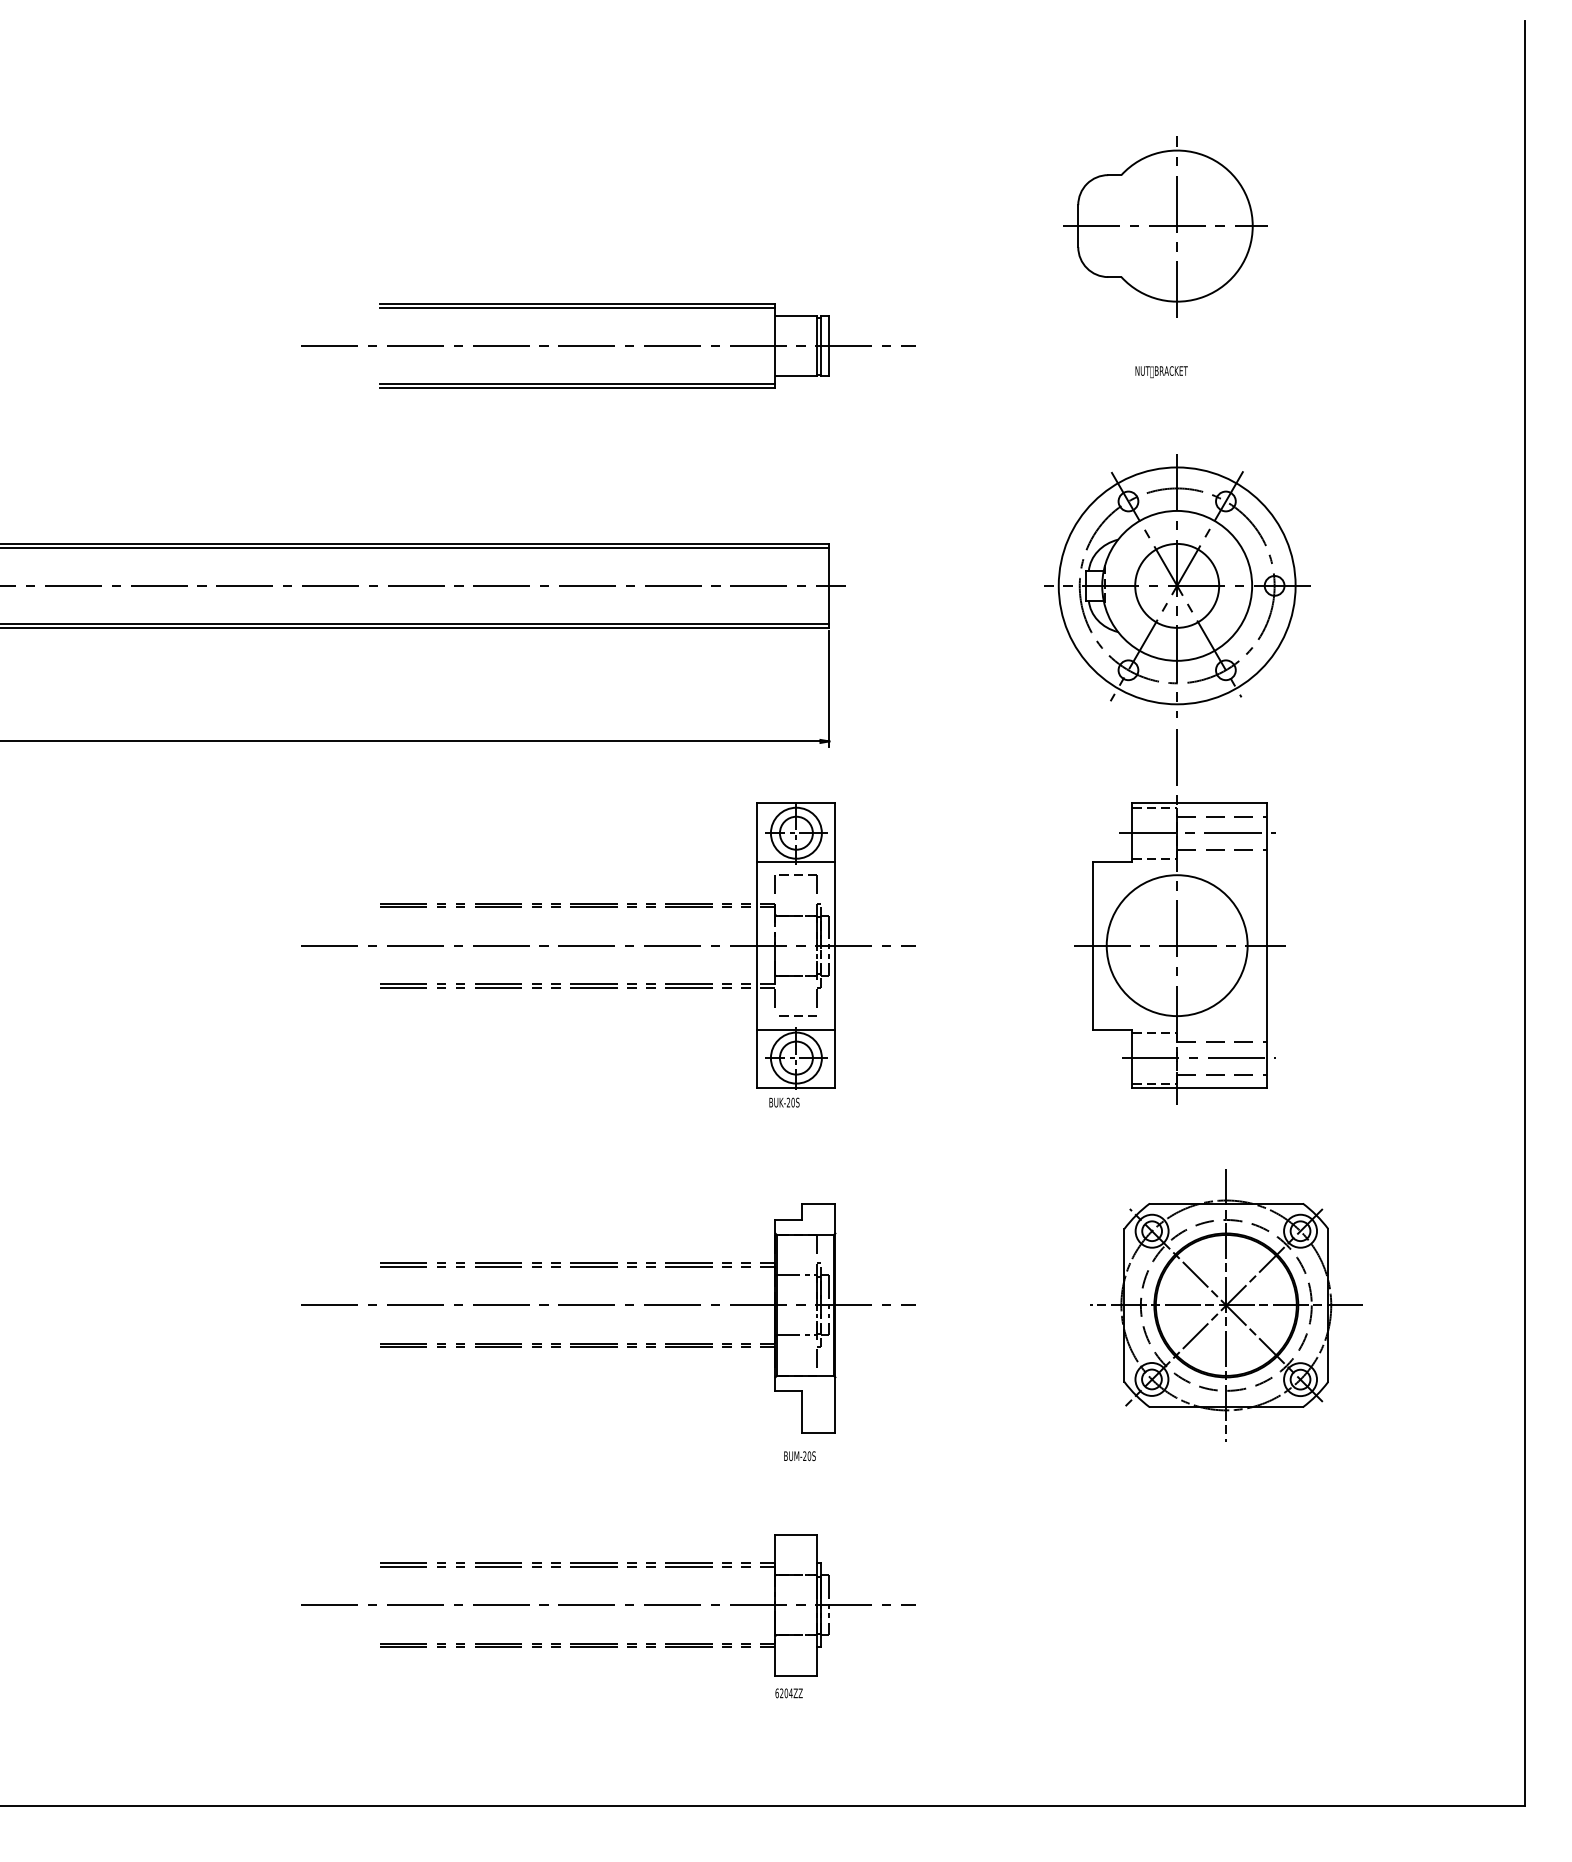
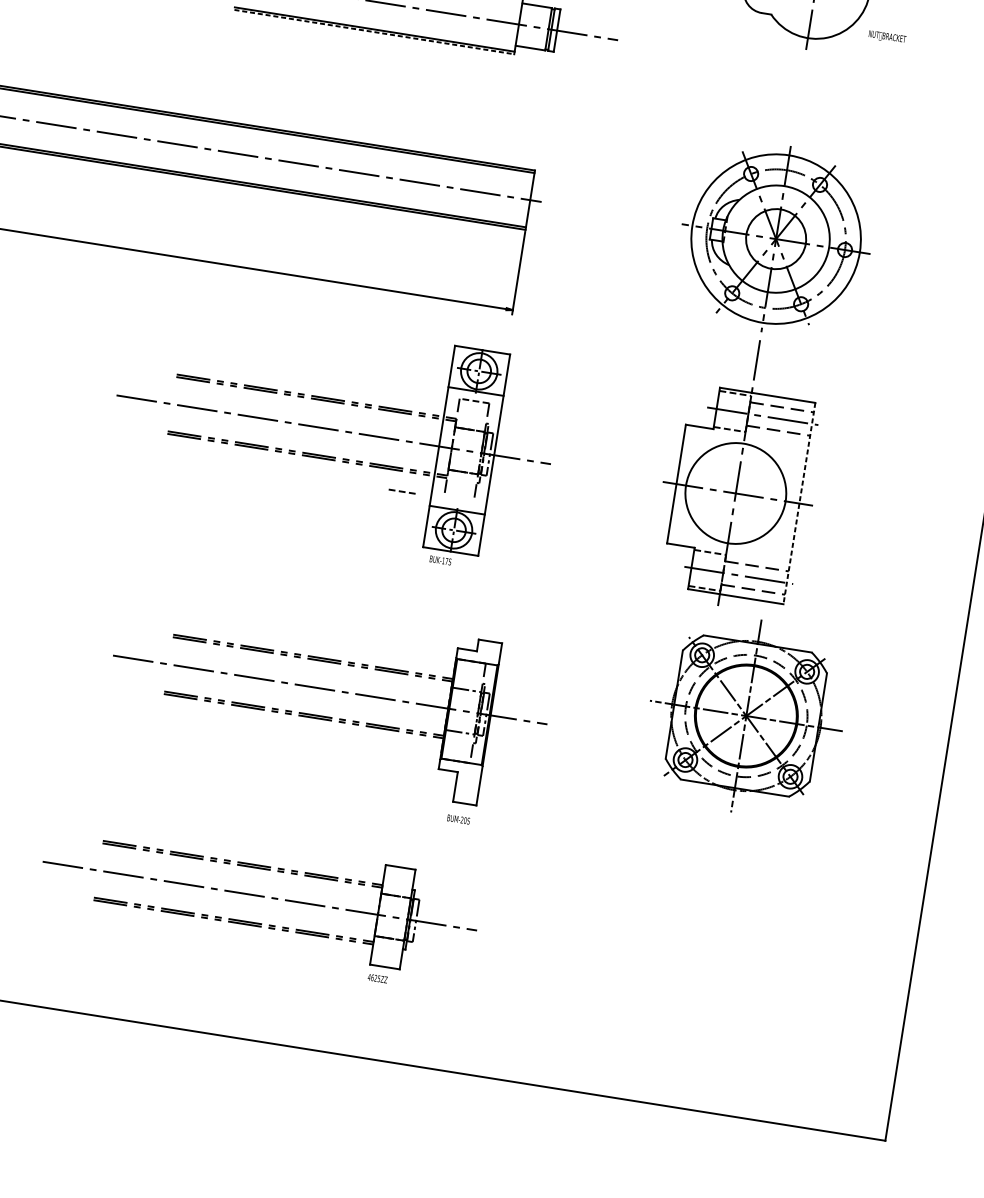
text: (1161, 372) -> (887, 37), moved
line: (577, 388) -> (374, 32), solid -> dashed
line: (1267, 946) -> (799, 504), solid -> dashed
line: (797, 1015) -> (401, 491), moved
text: (790, 1102) -> (444, 561), BUK-20S -> BUK-17S
part: (608, 1305) -> (330, 690), moved
part: (1226, 1305) -> (746, 716), moved
text: (799, 1456) -> (458, 819), moved
text: (783, 1693) -> (373, 978), 6204ZZ -> 4625ZZ

